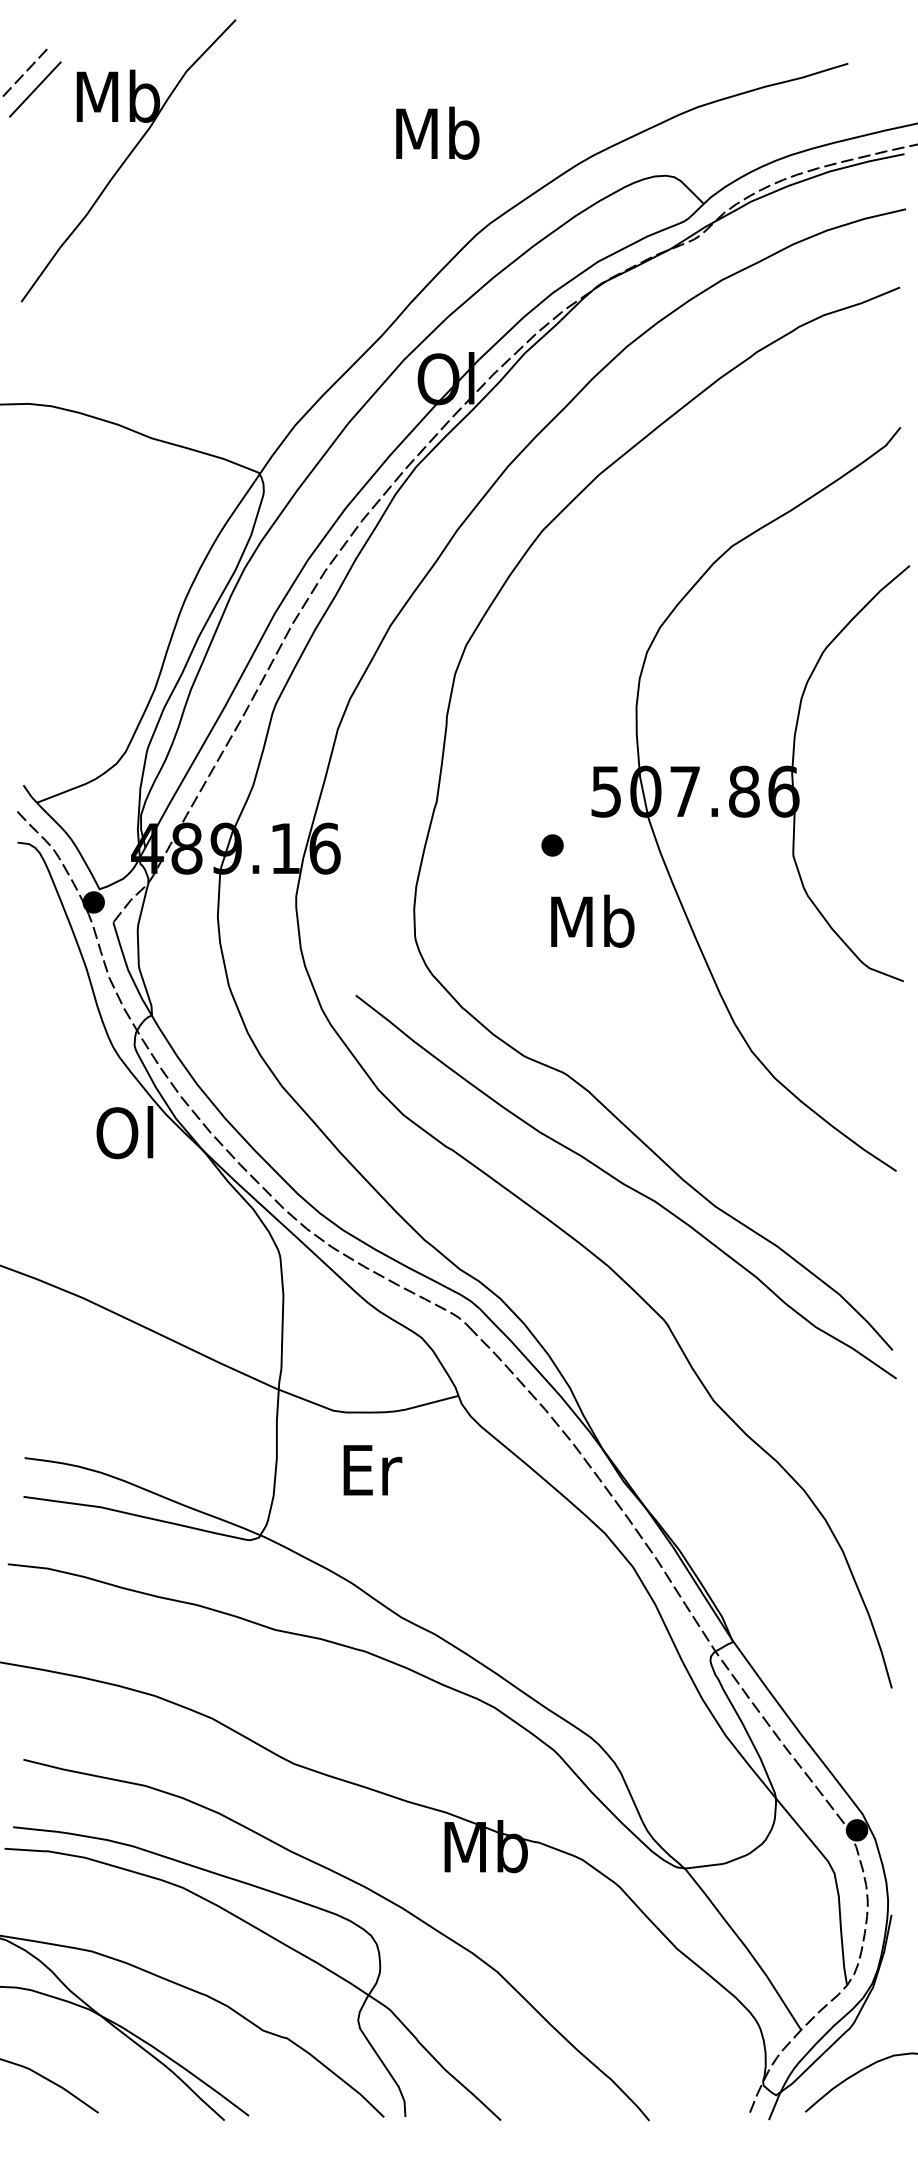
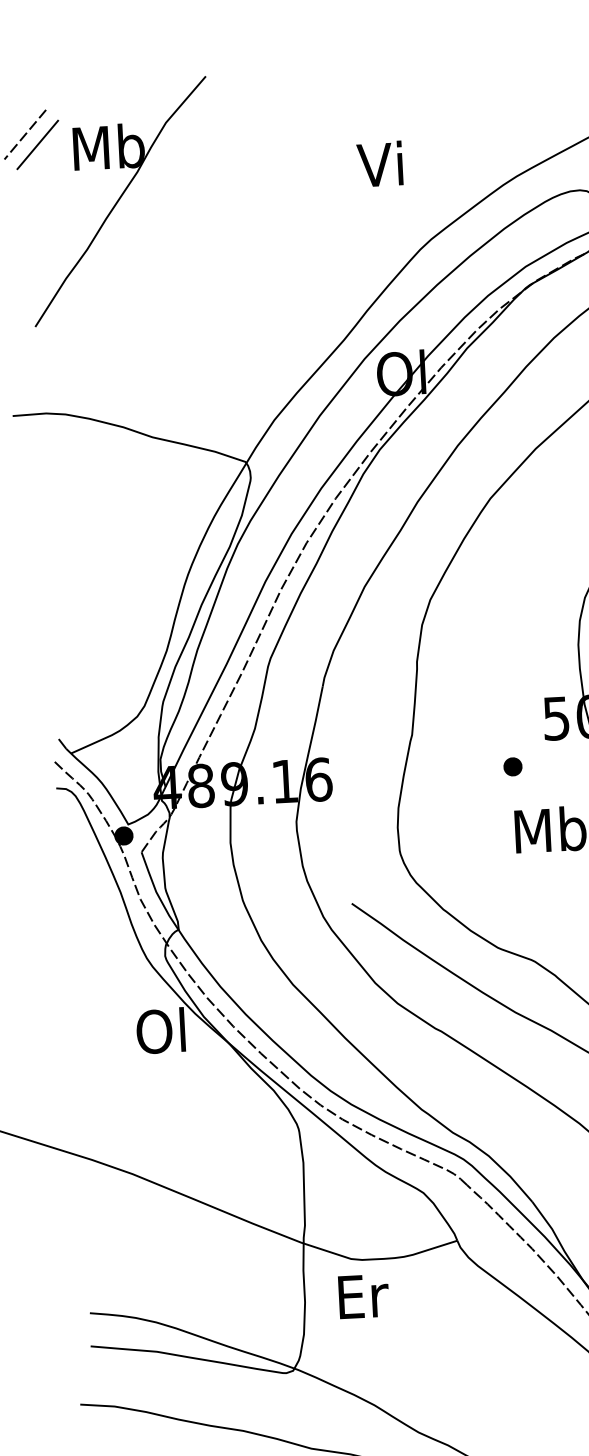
text: (437, 132) -> (382, 163), Mb -> Vi
text: (372, 1470) -> (363, 1296), moved

